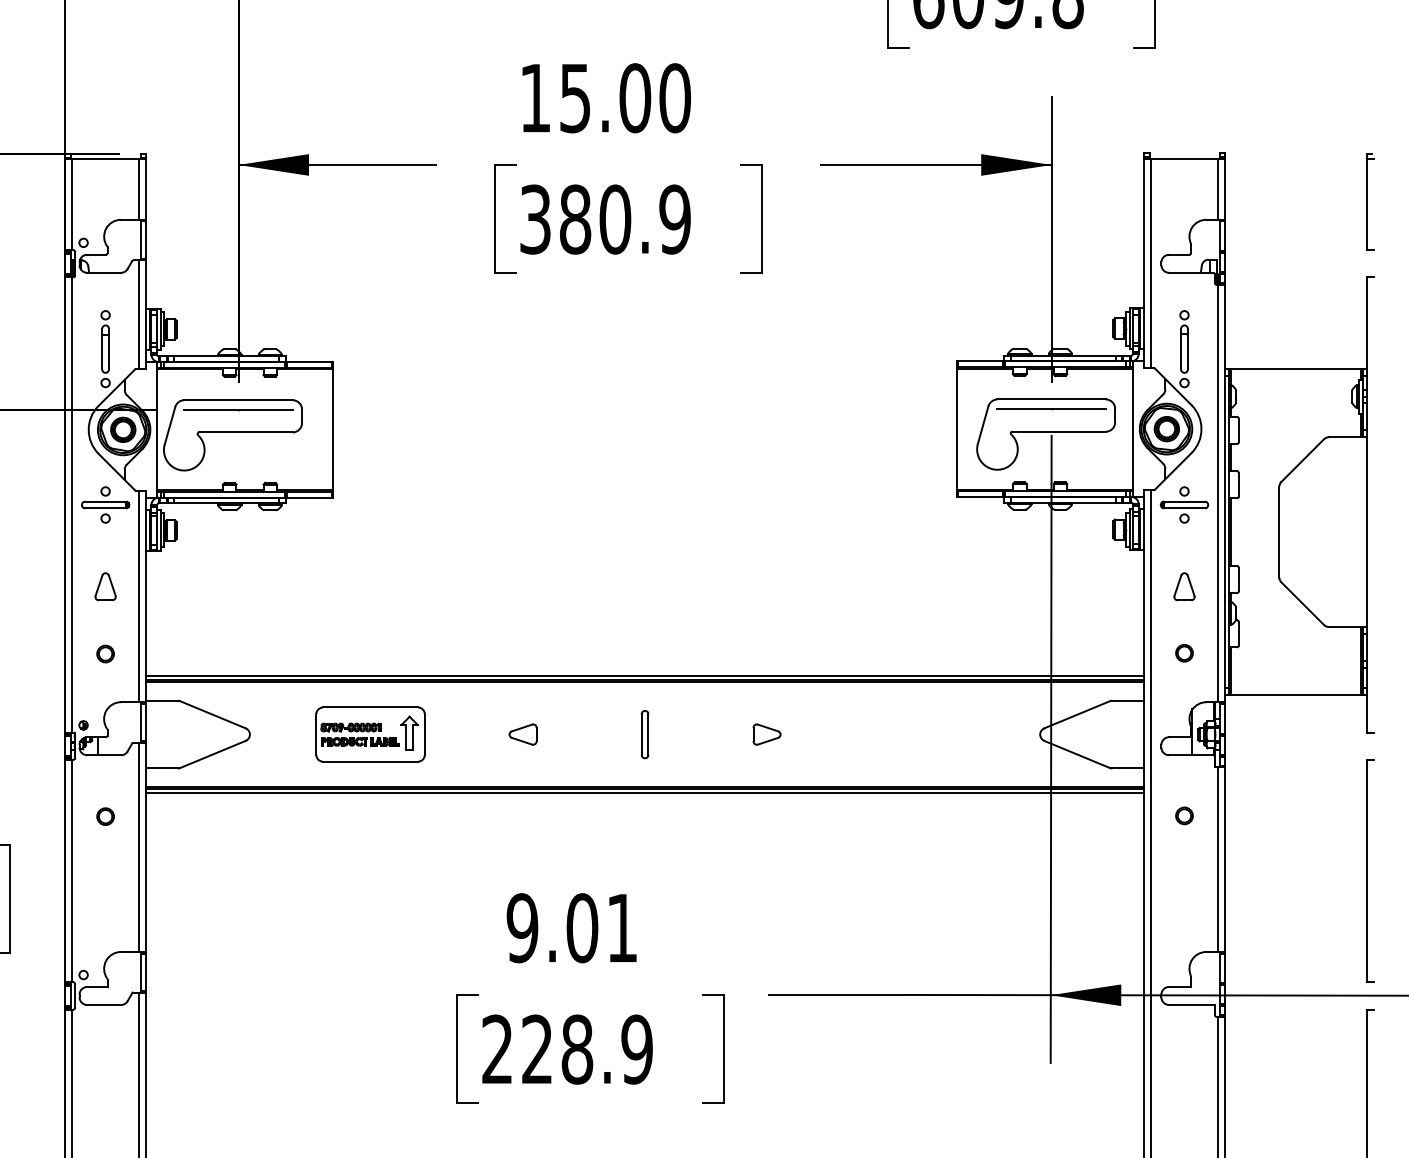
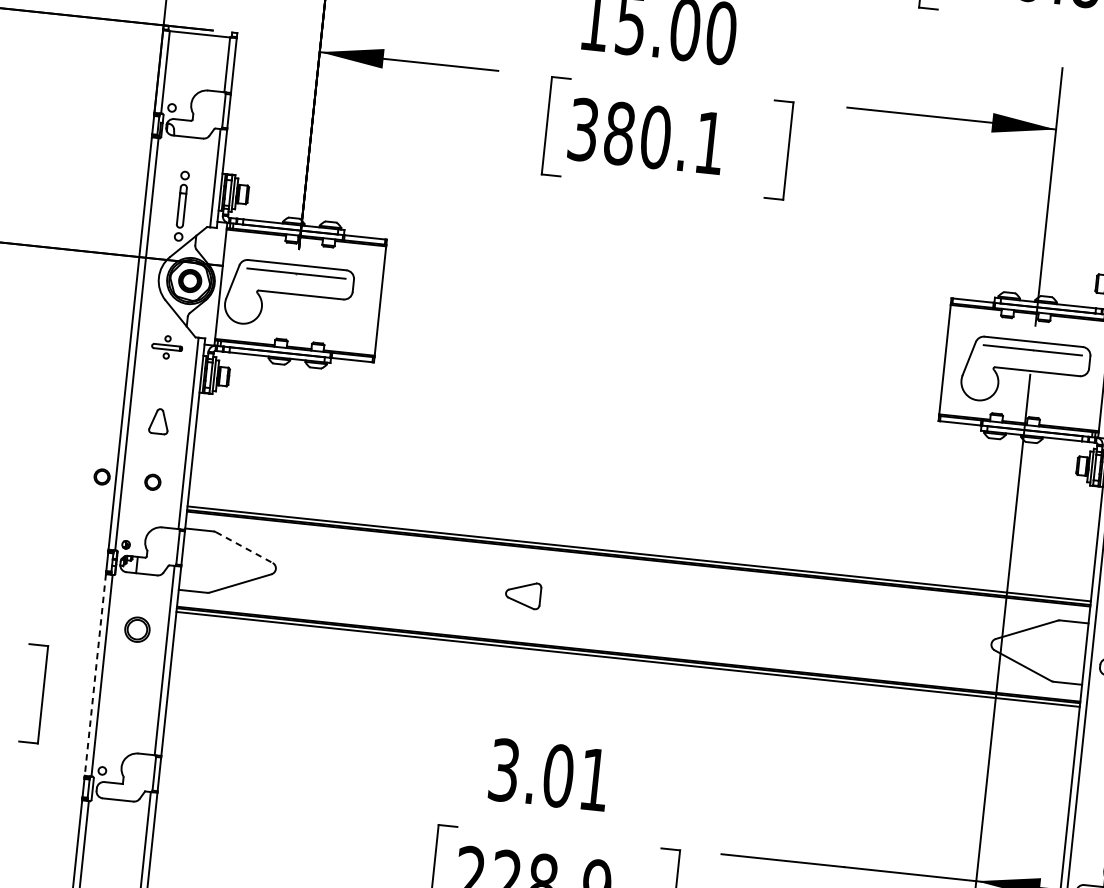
text: (674, 219) -> (709, 143), 380.9 -> 380.1
part: (105, 504) -> (167, 346), size x0.7
part: (49, 653) -> (102, 476), added
line: (213, 715) -> (244, 548), solid -> dashed
part: (370, 734) -> (385, 580), removed
part: (522, 734) -> (522, 594), size x1.4
part: (644, 734) -> (633, 606), removed
part: (766, 734) -> (743, 618), removed
circle: (105, 816) -> (137, 629), size x1.6
line: (64, 871) -> (94, 675), solid -> dashed
text: (522, 928) -> (504, 770), 9.01 -> 3.01

